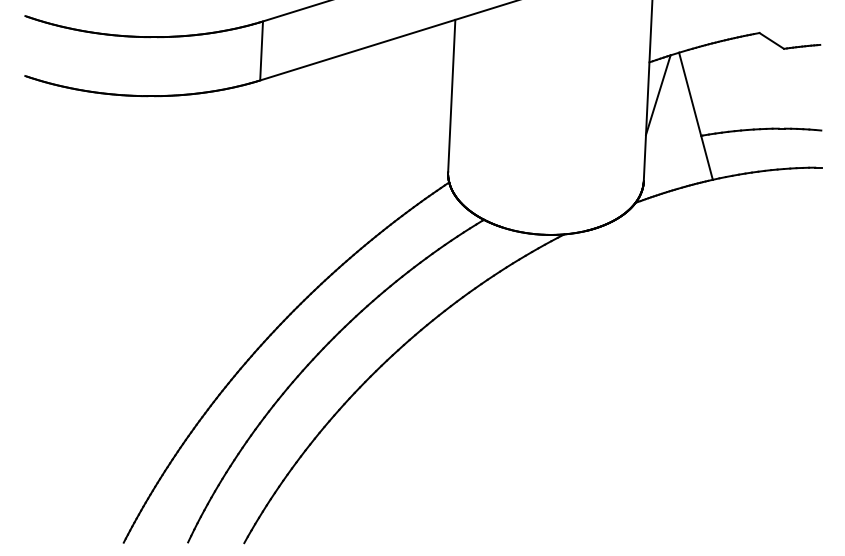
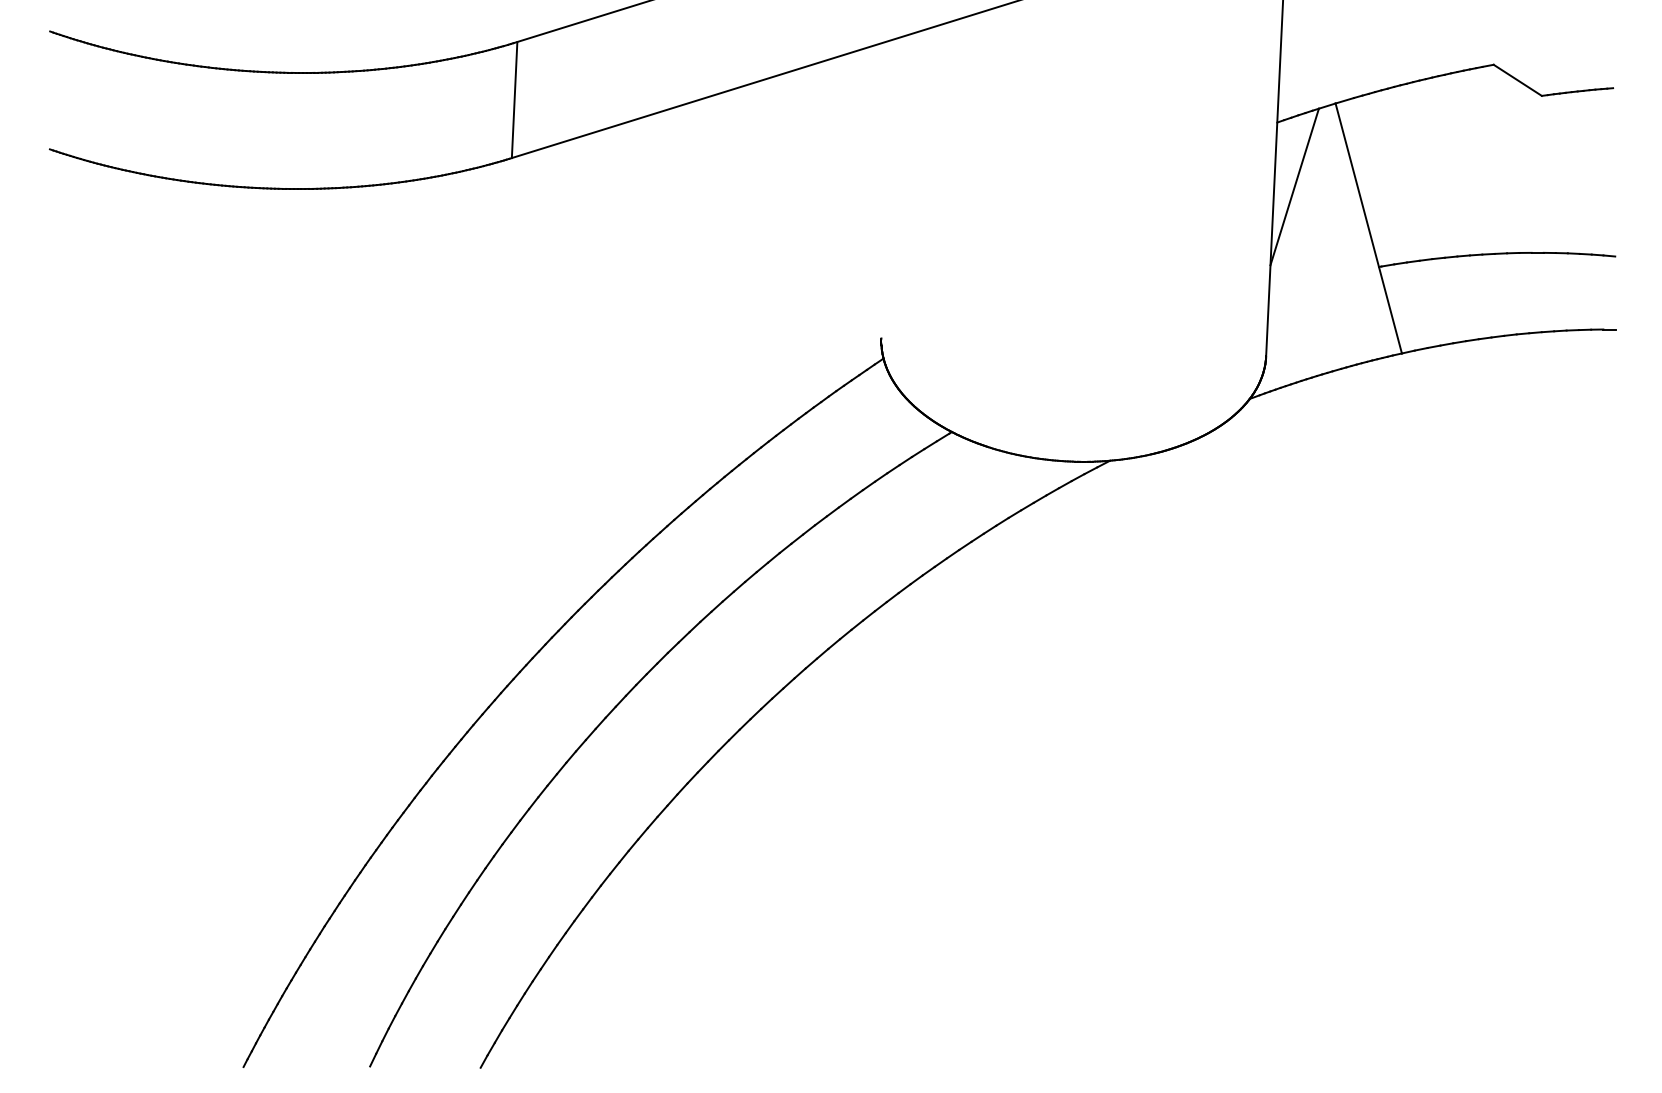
line: (451, 95) -> (888, 187), removed

